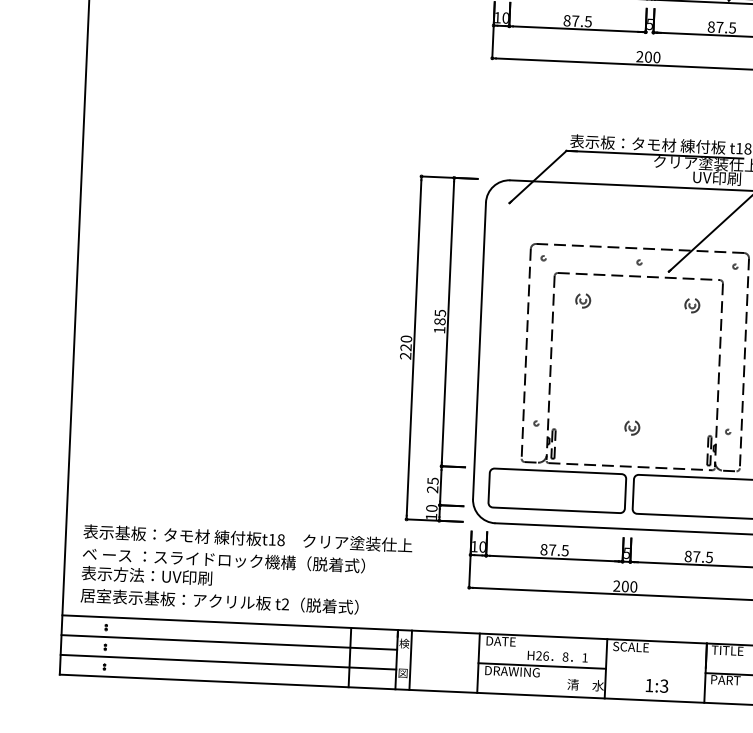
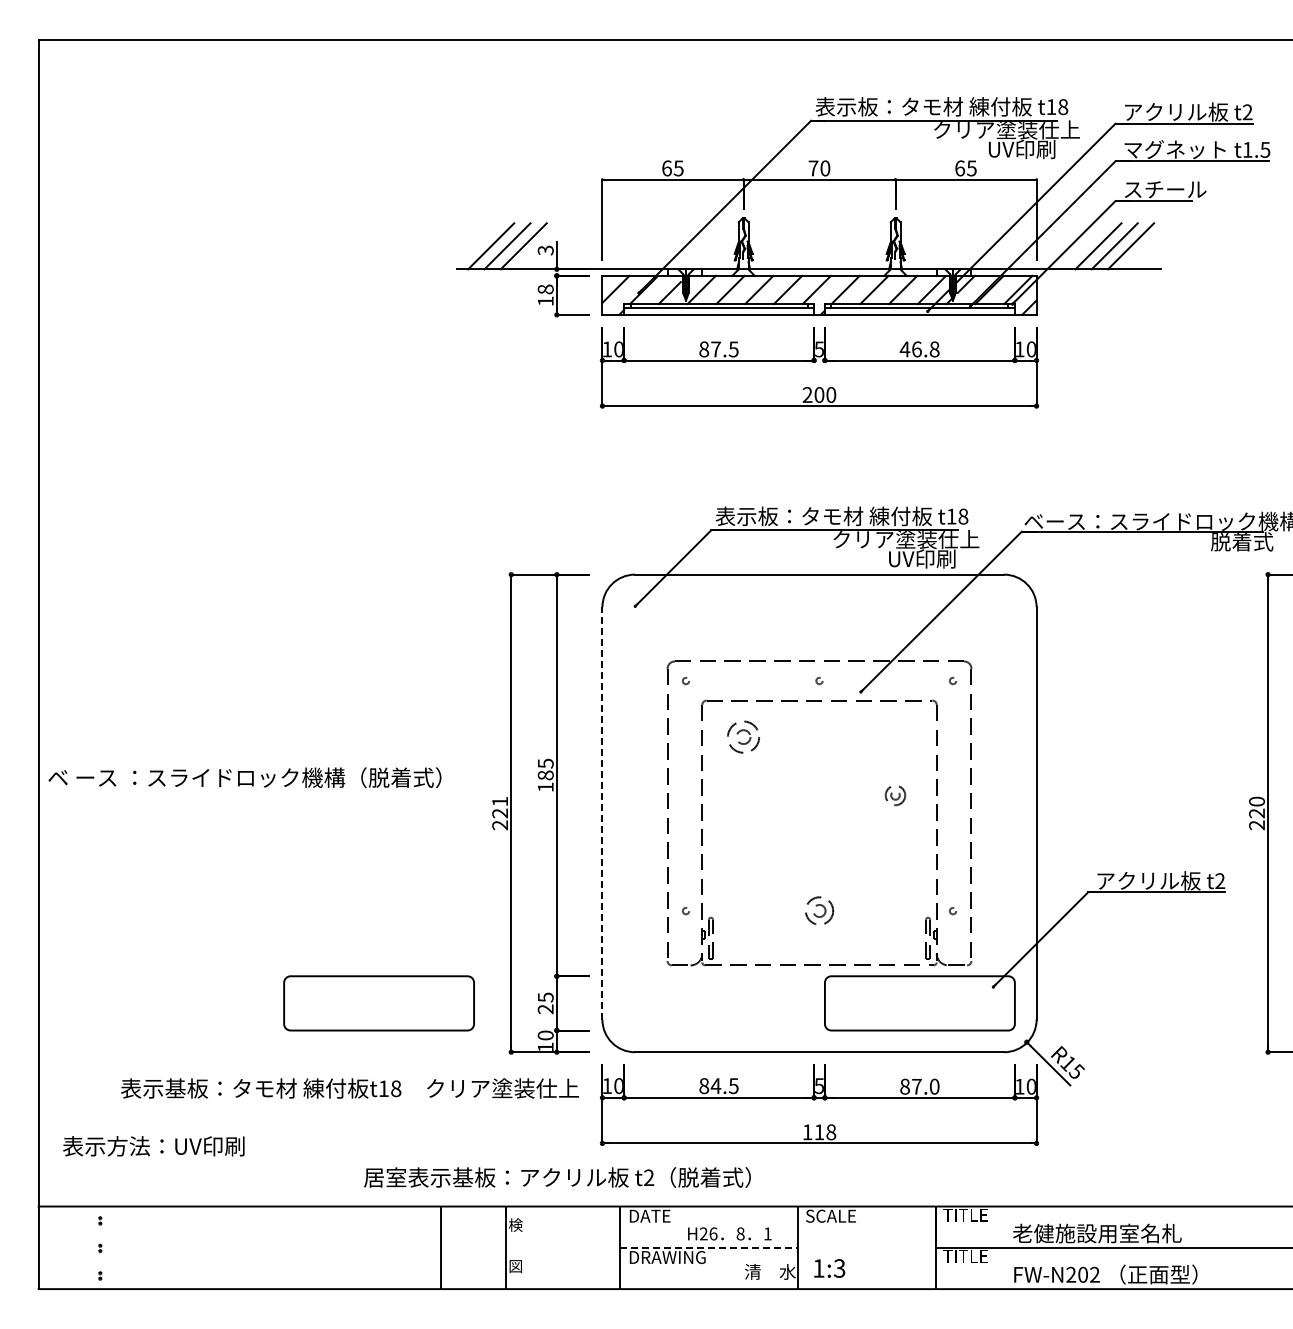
text: (721, 27) -> (919, 349), 87.5 -> 46.8
part: (583, 300) -> (743, 737), size x1.6
part: (692, 305) -> (895, 795), moved
text: (406, 339) -> (500, 801), 220 -> 221
line: (479, 350) -> (602, 812), solid -> dashed
part: (632, 427) -> (819, 911), size x1.4
part: (556, 490) -> (378, 1003), moved
text: (247, 538) -> (349, 1088), moved
text: (552, 549) -> (715, 1085), 87.5 -> 84.5
text: (709, 557) -> (934, 1086), 87.5 -> 87.0
text: (223, 559) -> (244, 777), moved
text: (625, 586) -> (819, 1132), 200 -> 118
text: (219, 601) -> (557, 1177), moved
line: (229, 642) -> (272, 1234), removed
line: (410, 660) -> (525, 1247), removed
line: (228, 662) -> (272, 1261), removed
line: (542, 665) -> (708, 1247), solid -> dashed
text: (726, 680) -> (965, 1256), PART -> TITLE
text: (657, 685) -> (829, 1268), moved

